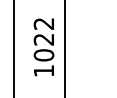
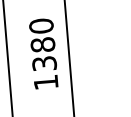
text: (43, 39) -> (42, 44), 1022 -> 1380

